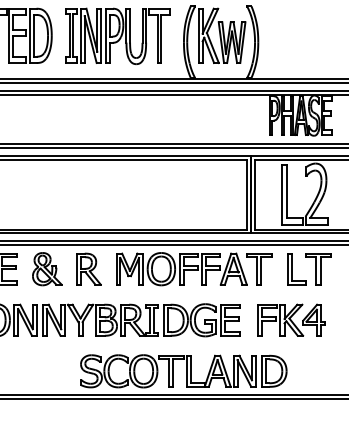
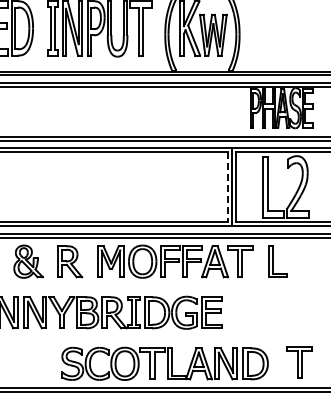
line: (246, 194) -> (227, 187), solid -> dashed
part: (318, 269) -> (299, 363), moved
part: (291, 319) -> (272, 312), removed

